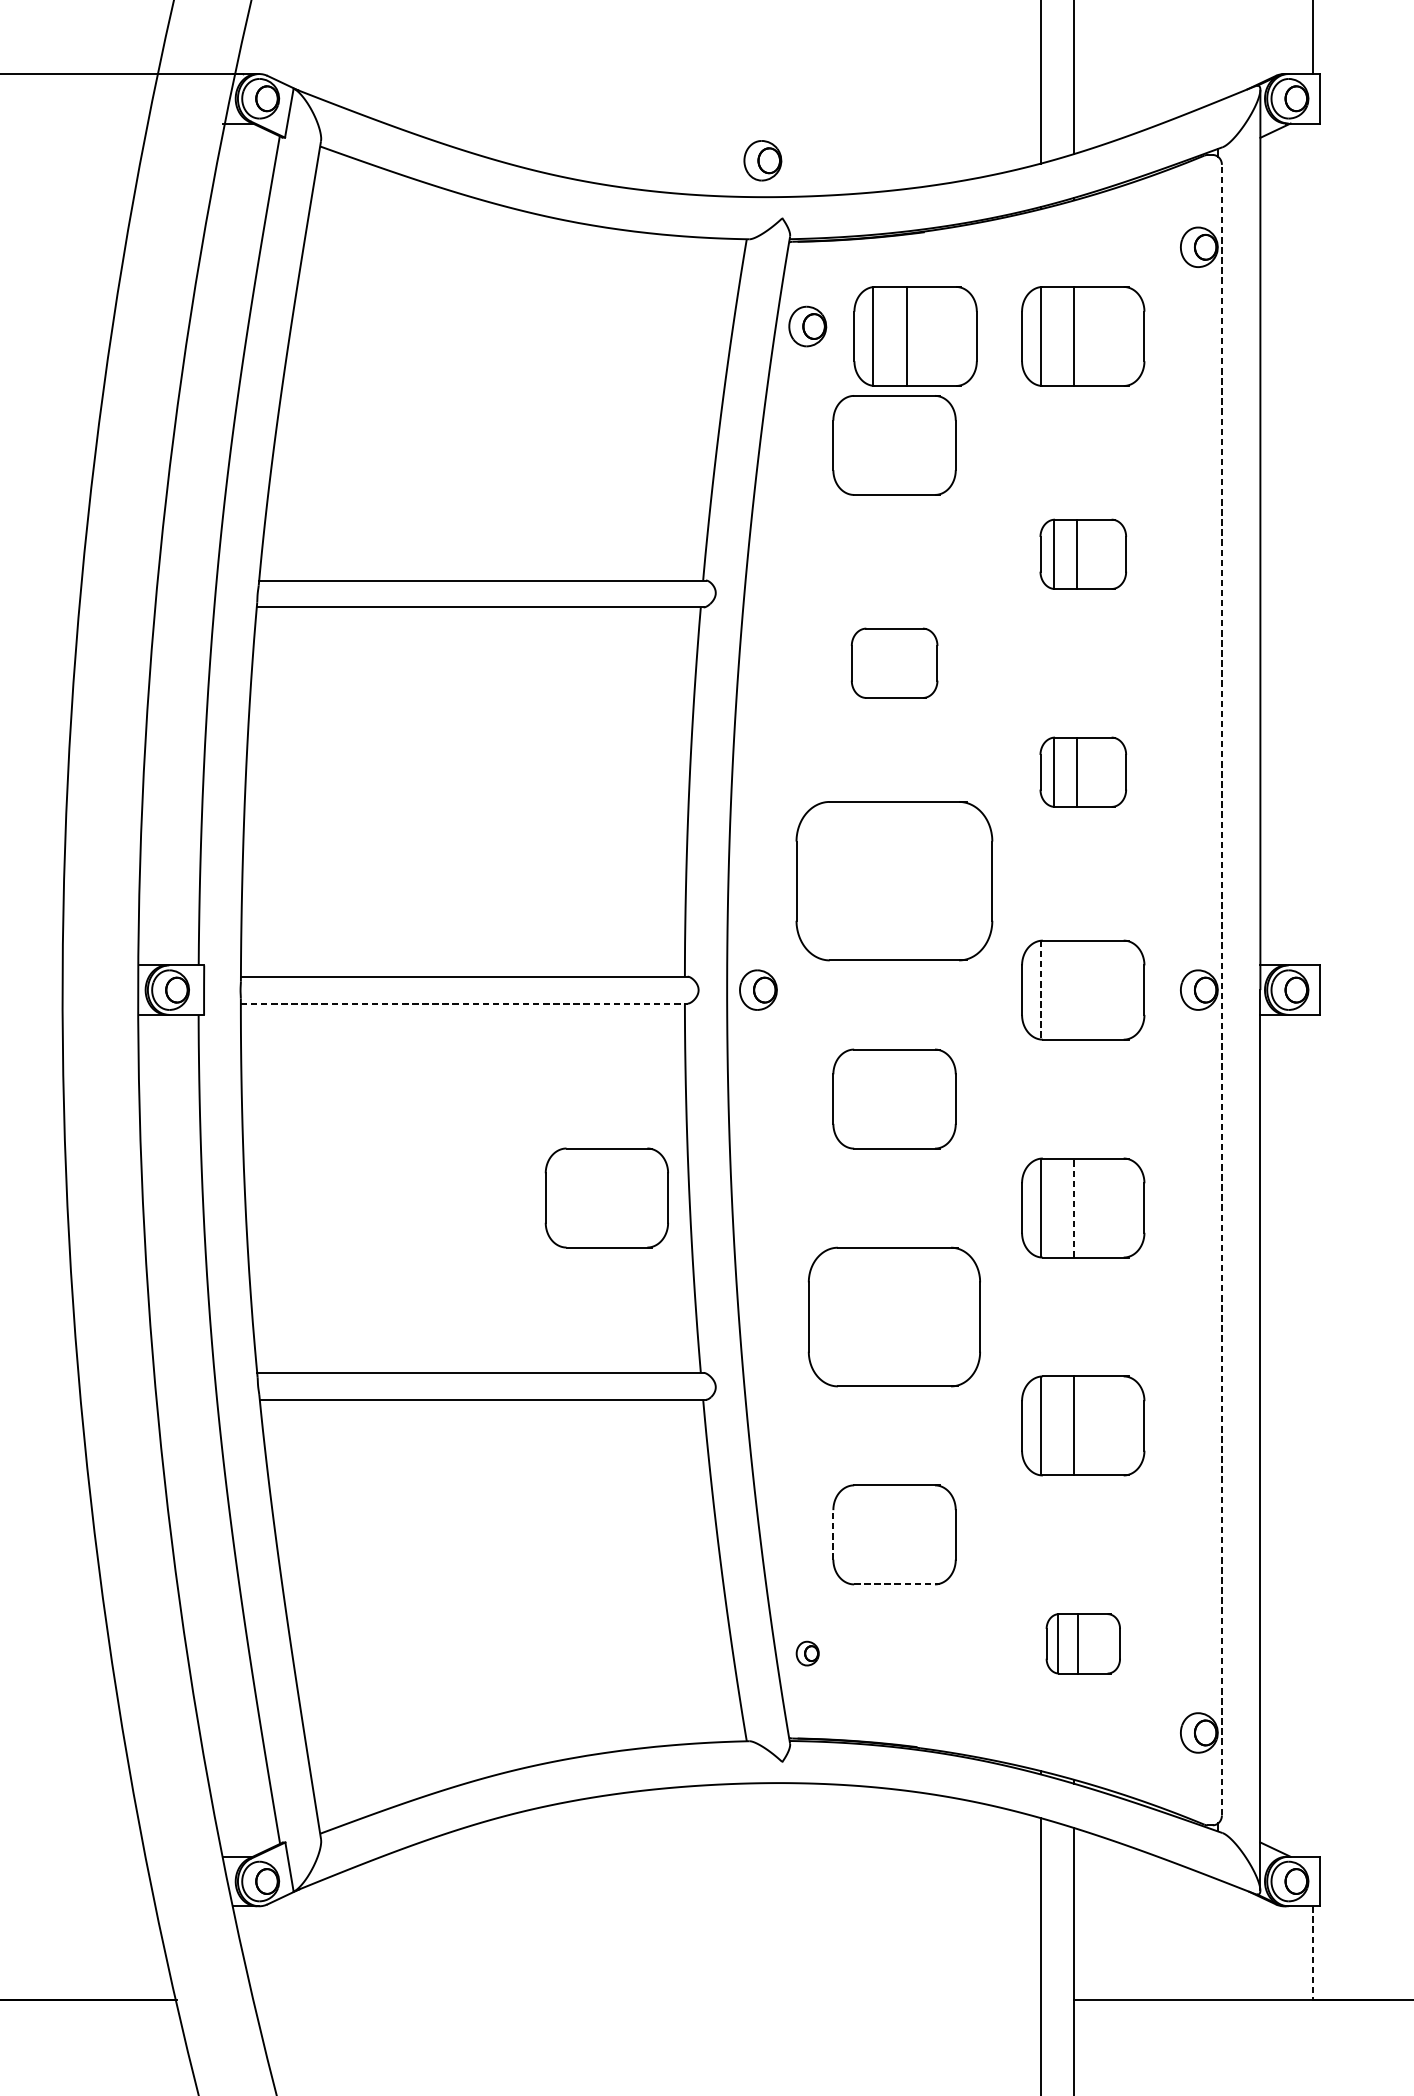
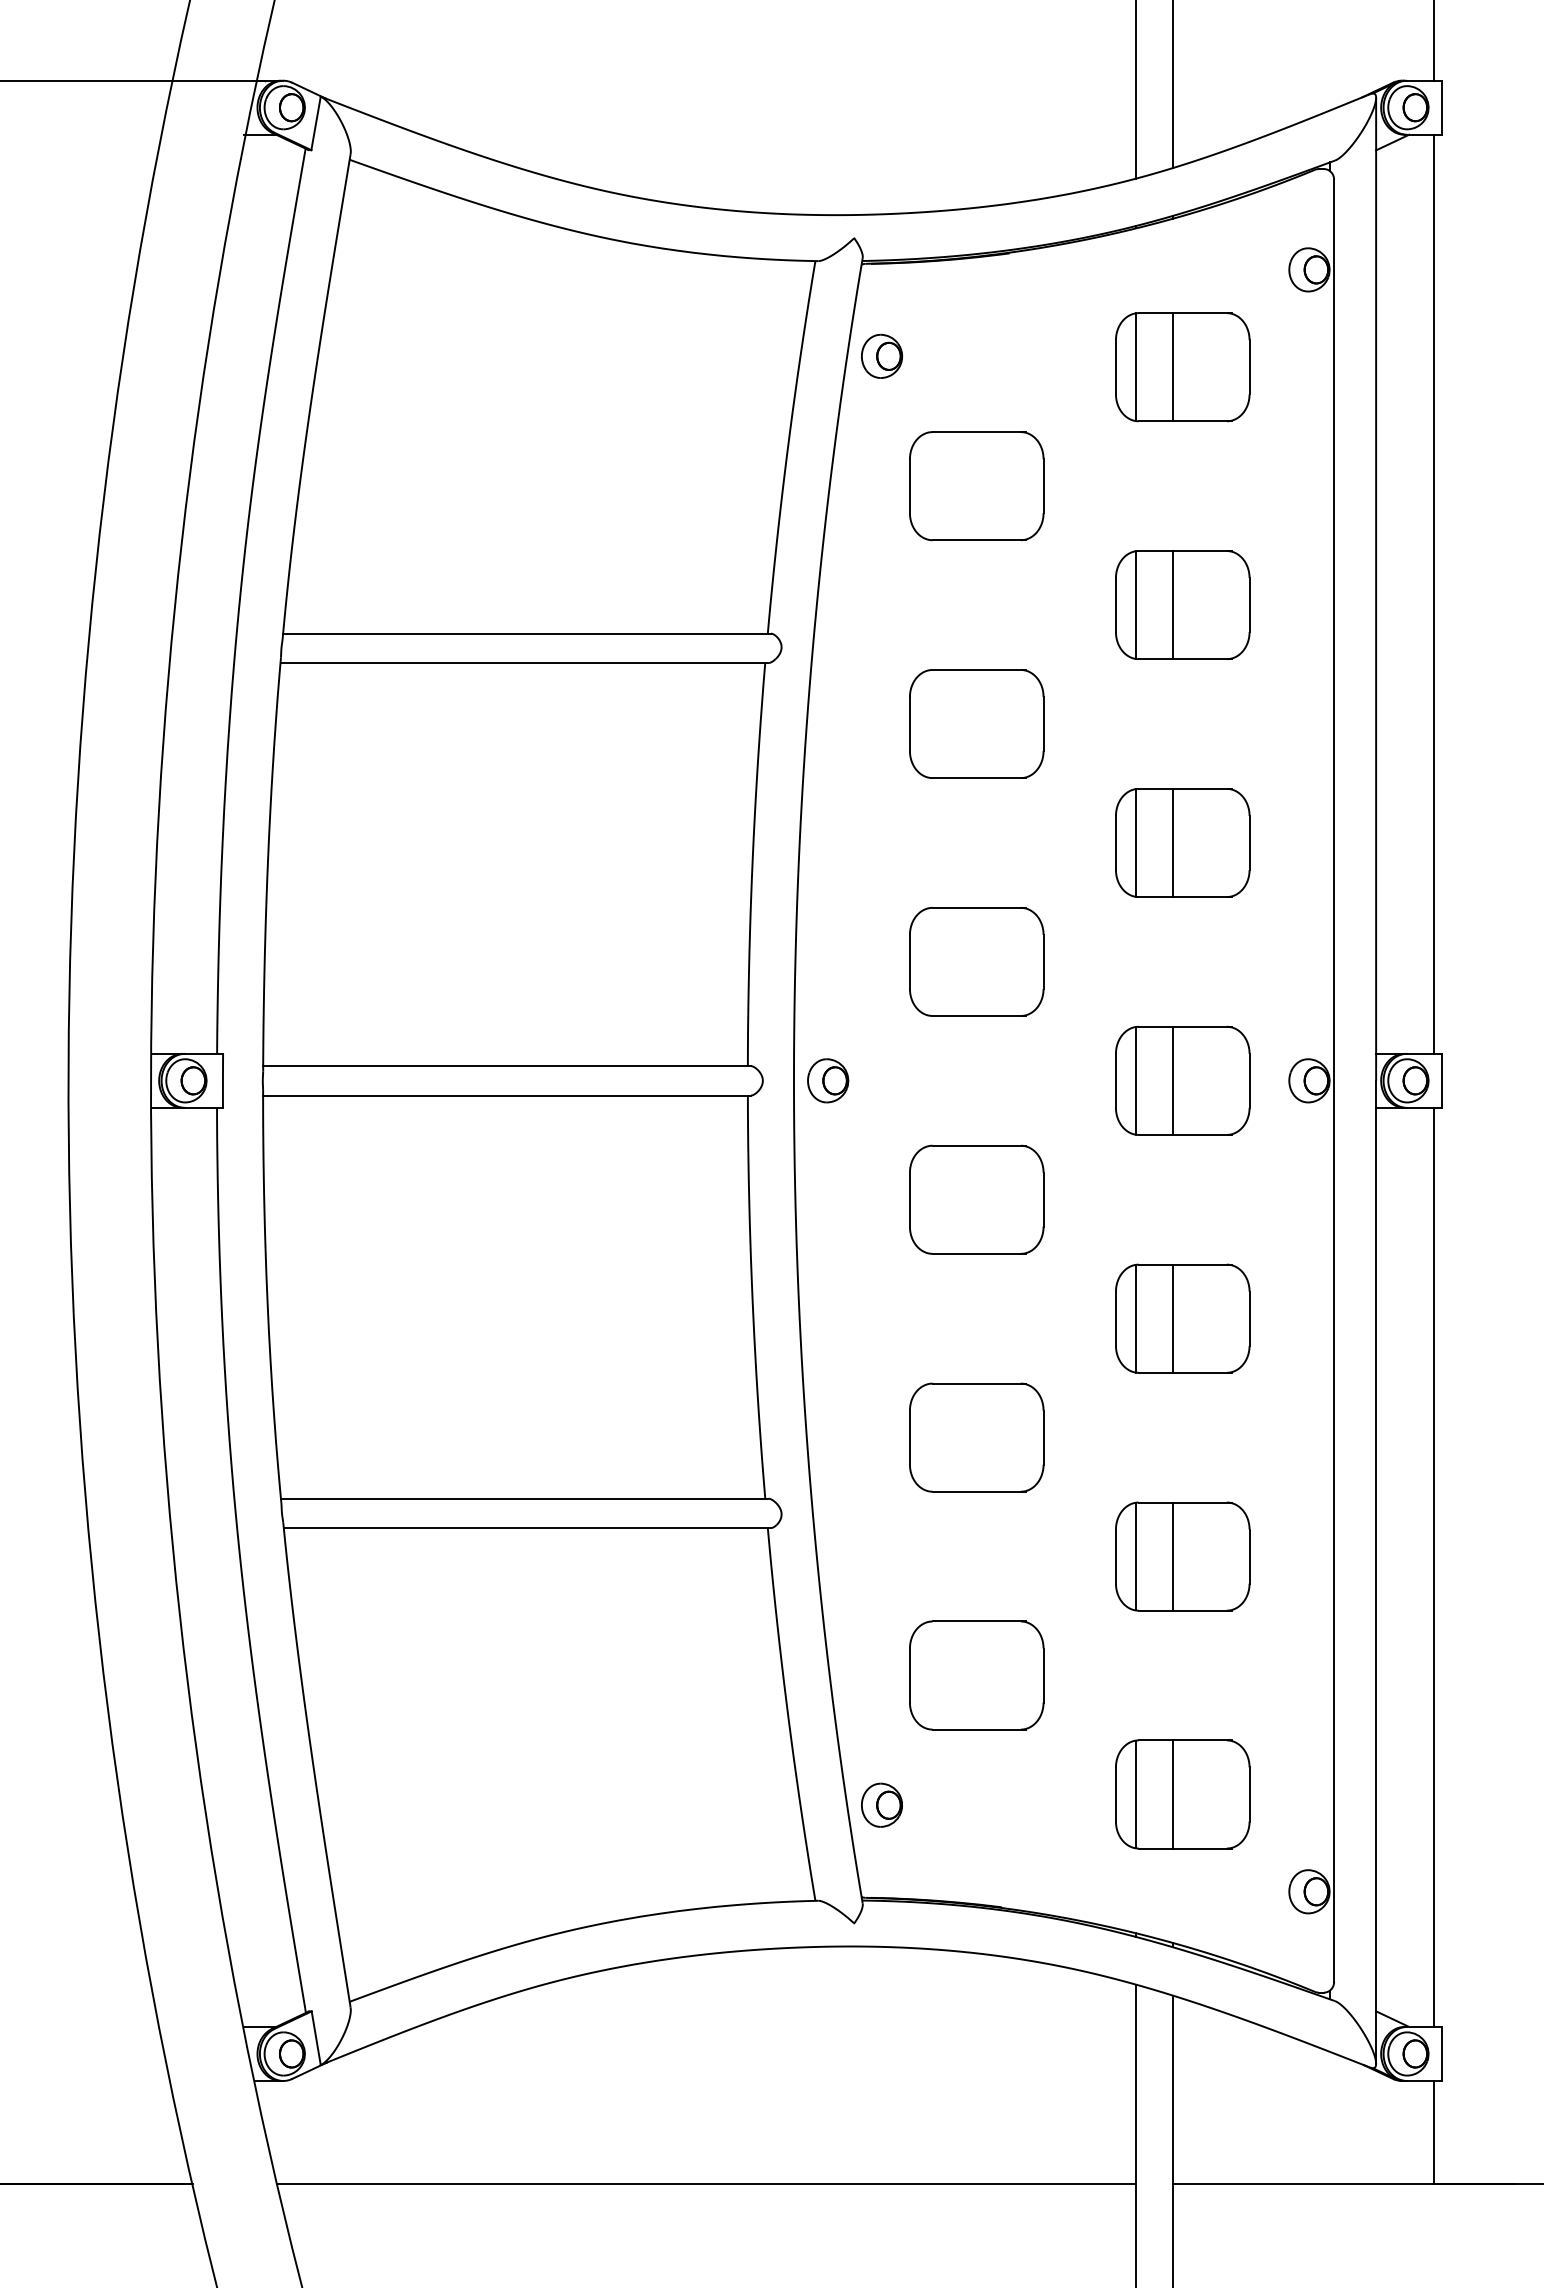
part: (763, 159) -> (833, 174), removed
part: (915, 336) -> (999, 367), removed
line: (1312, 543) -> (1433, 593), added
part: (1083, 553) -> (1182, 604), size x1.43
part: (894, 662) -> (976, 723), size x1.43
part: (1083, 771) -> (1182, 842), size x1.43
part: (894, 880) -> (976, 961), size x0.62
line: (1040, 989) -> (1136, 1080), dashed -> solid
line: (1074, 989) -> (1173, 1080), added
line: (1222, 989) -> (1334, 1080), dashed -> solid
line: (464, 1003) -> (507, 1095), dashed -> solid
part: (606, 1197) -> (662, 1307), removed
line: (1074, 1207) -> (1173, 1318), dashed -> solid
part: (894, 1316) -> (976, 1437), size x0.71
line: (1312, 1435) -> (1433, 1566), added
line: (832, 1534) -> (909, 1675), dashed -> solid
line: (897, 1584) -> (979, 1729), dashed -> solid
part: (1083, 1643) -> (1182, 1794), size x1.67
part: (807, 1653) -> (881, 1804), size x1.67
line: (1312, 1953) -> (1433, 2132), dashed -> solid
line: (647, 2000) -> (706, 2183), added

